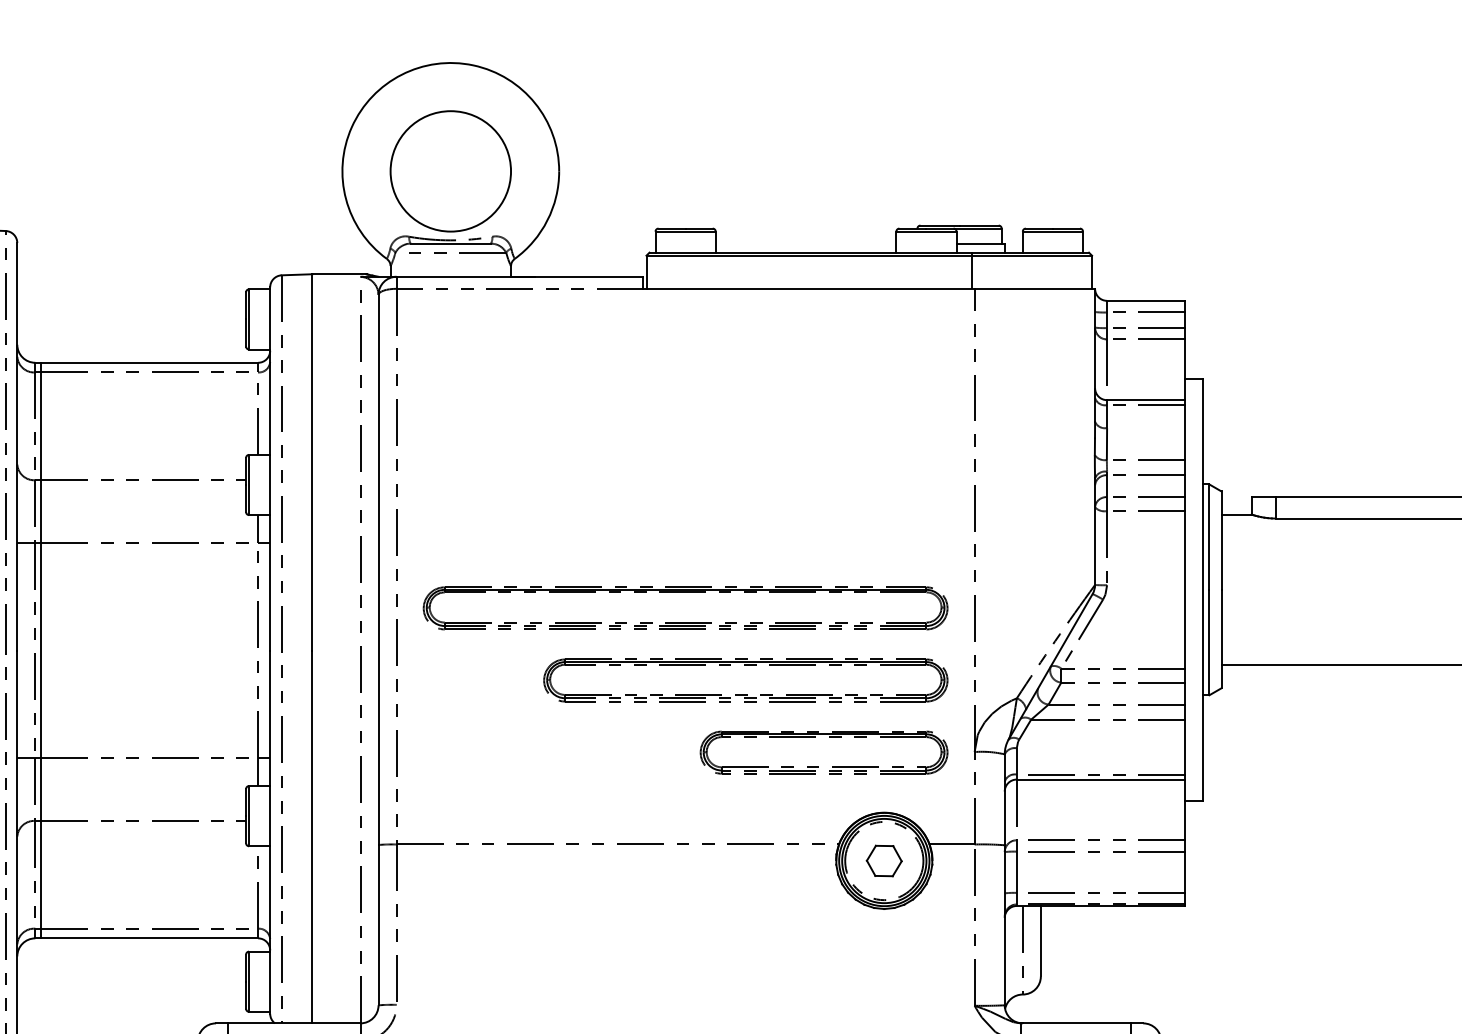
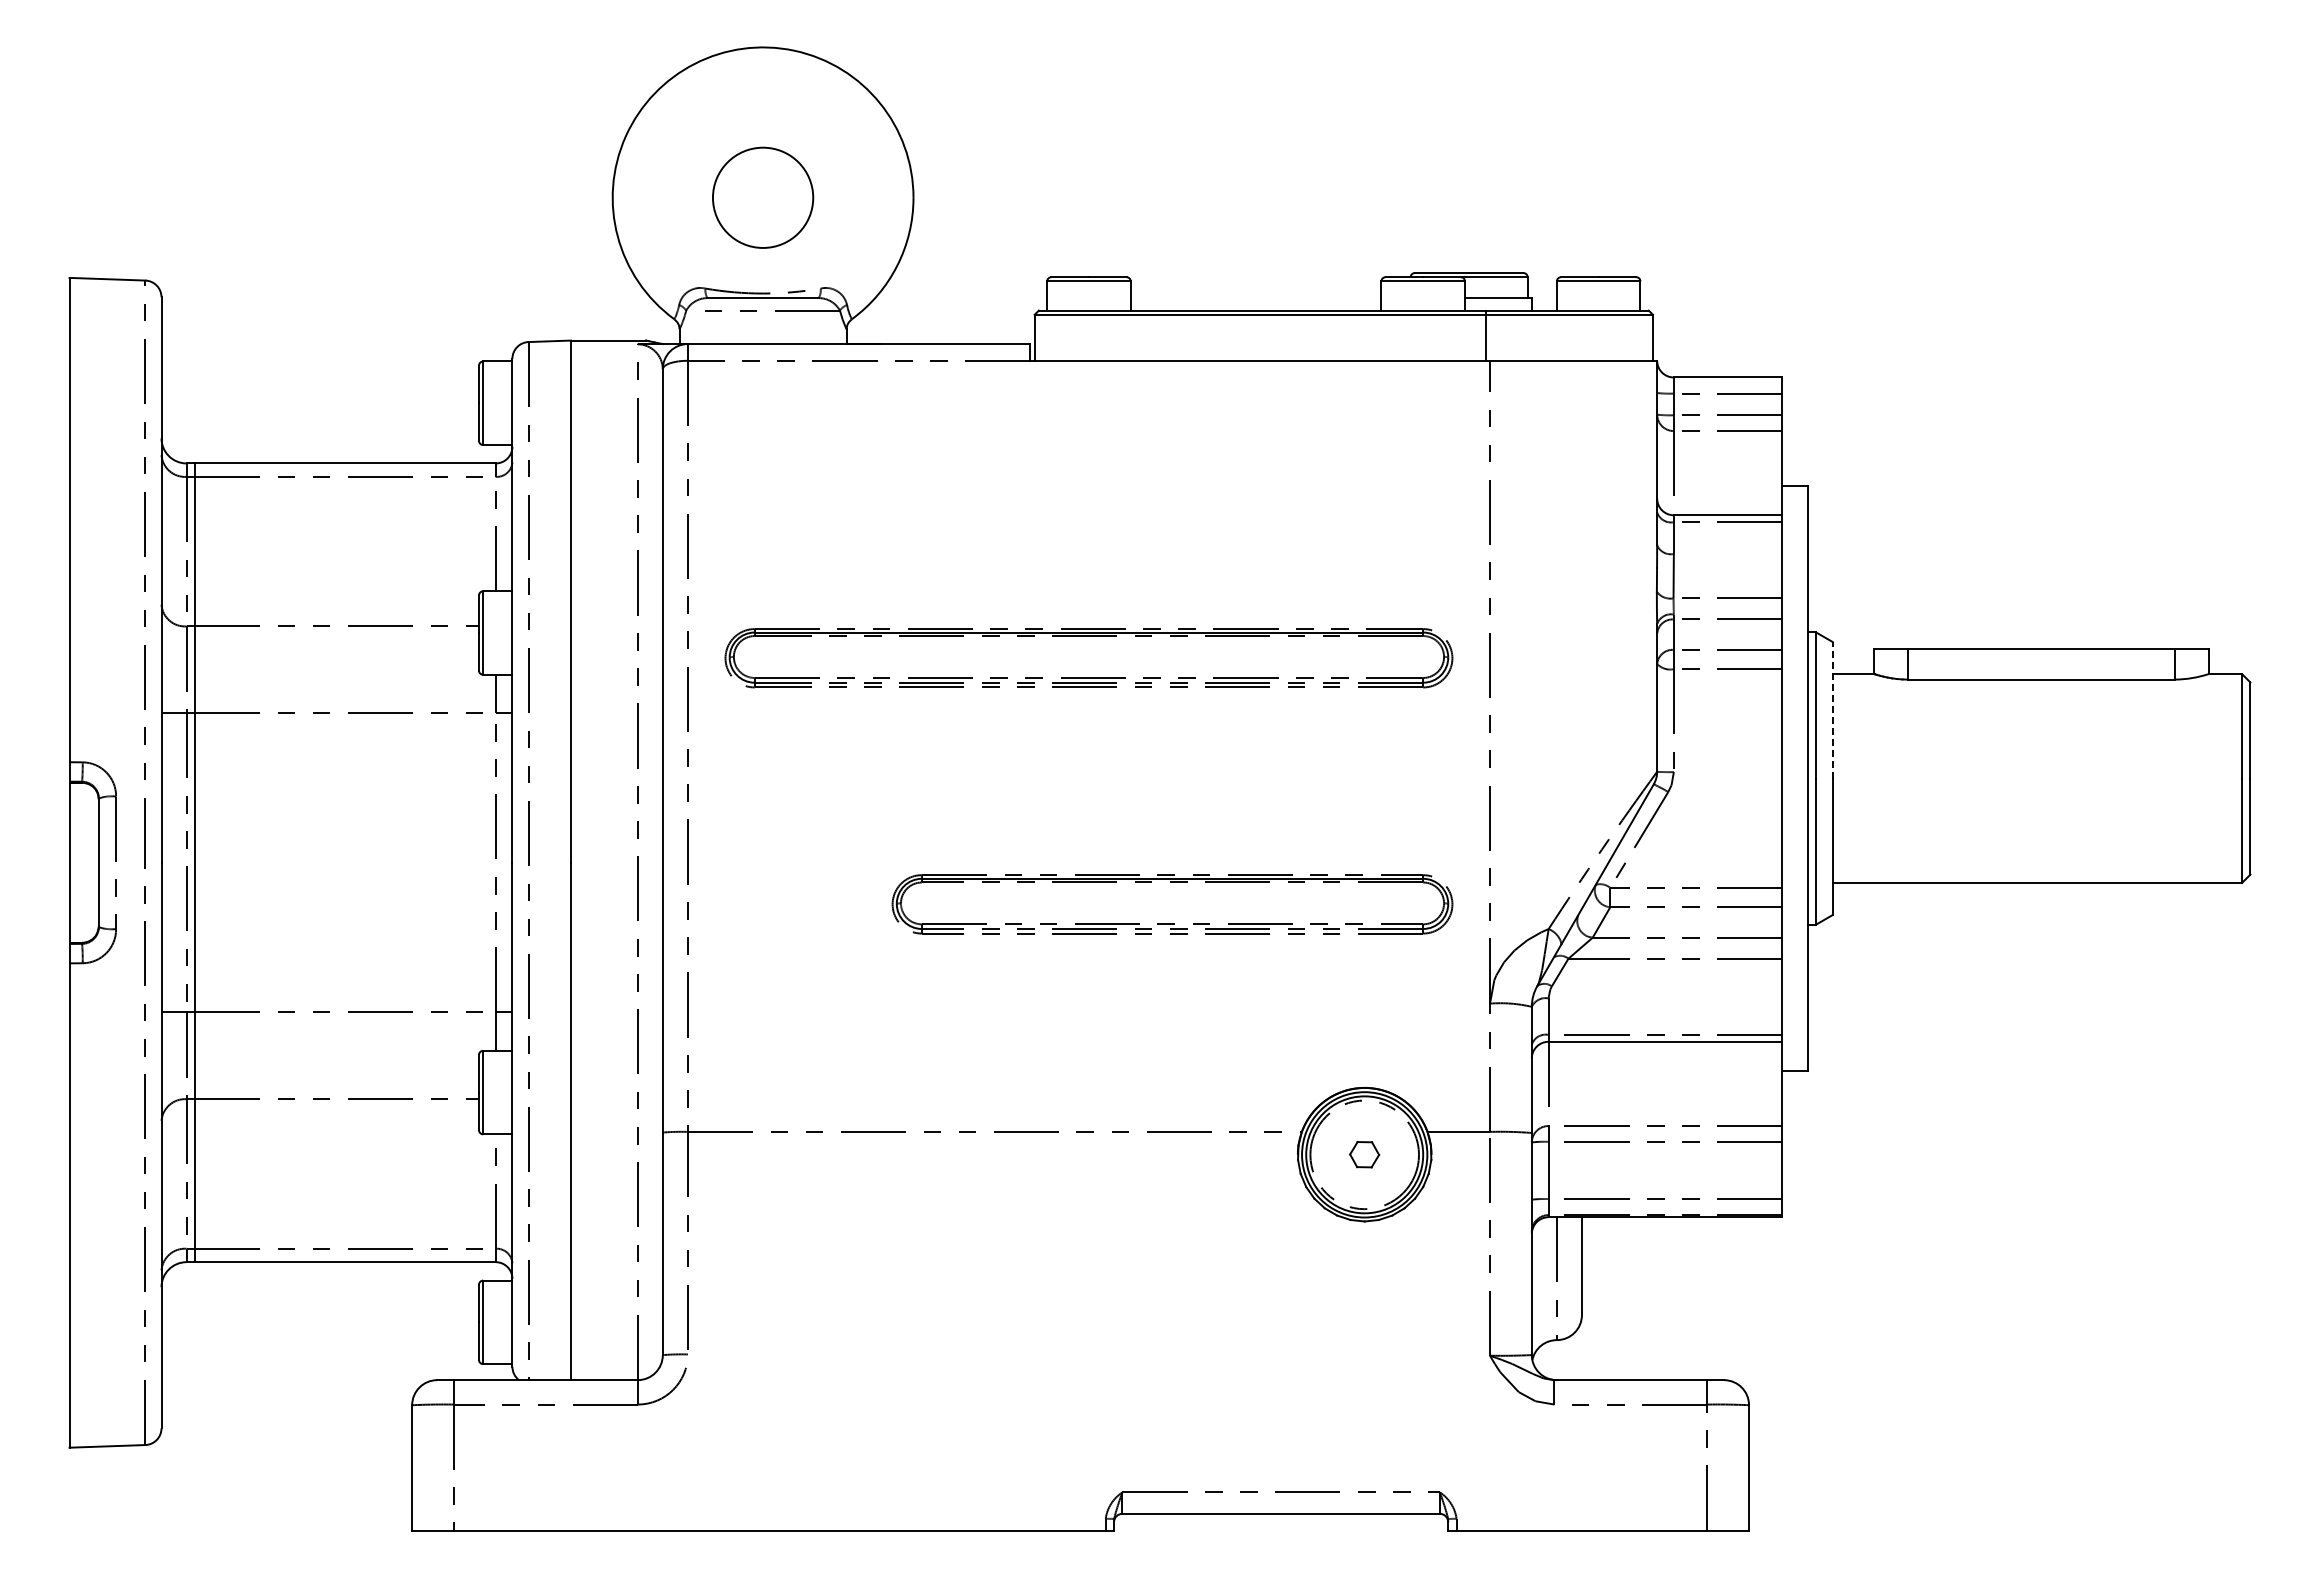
circle: (450, 171) -> (762, 197), size x0.6
line: (1221, 540) -> (1832, 709), solid -> dashed
part: (685, 622) -> (1088, 677), moved
part: (818, 767) -> (1273, 1024), removed
part: (884, 860) -> (1364, 1154), size x0.6

